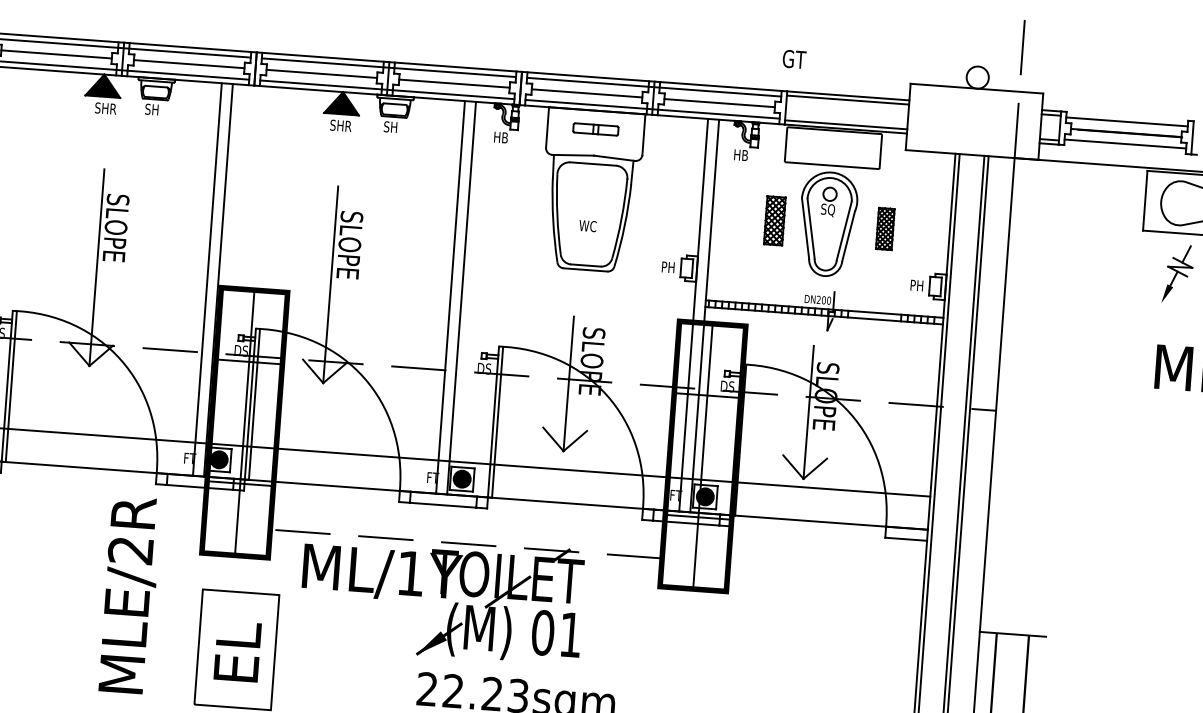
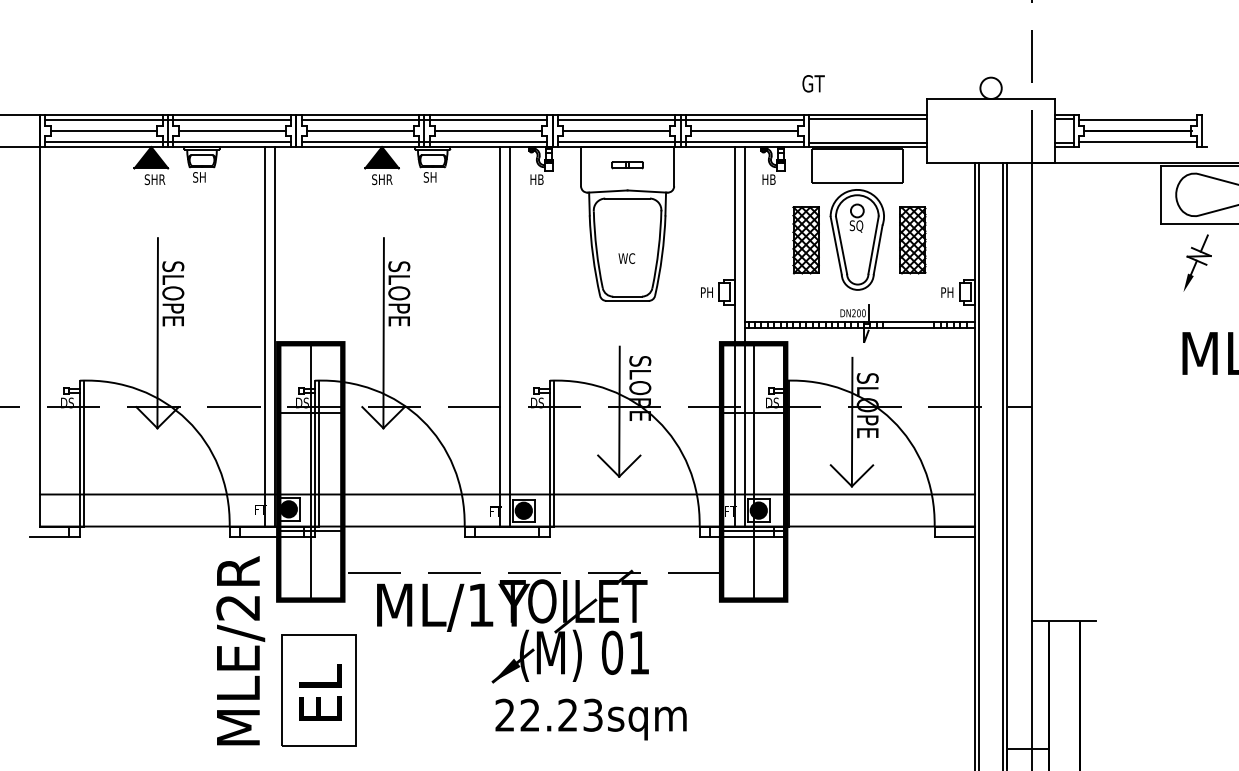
part: (595, 129) -> (627, 165), size x0.71
part: (774, 220) -> (805, 240), size x1.43
part: (884, 229) -> (912, 240), size x1.67
text: (129, 594) -> (240, 650), moved

